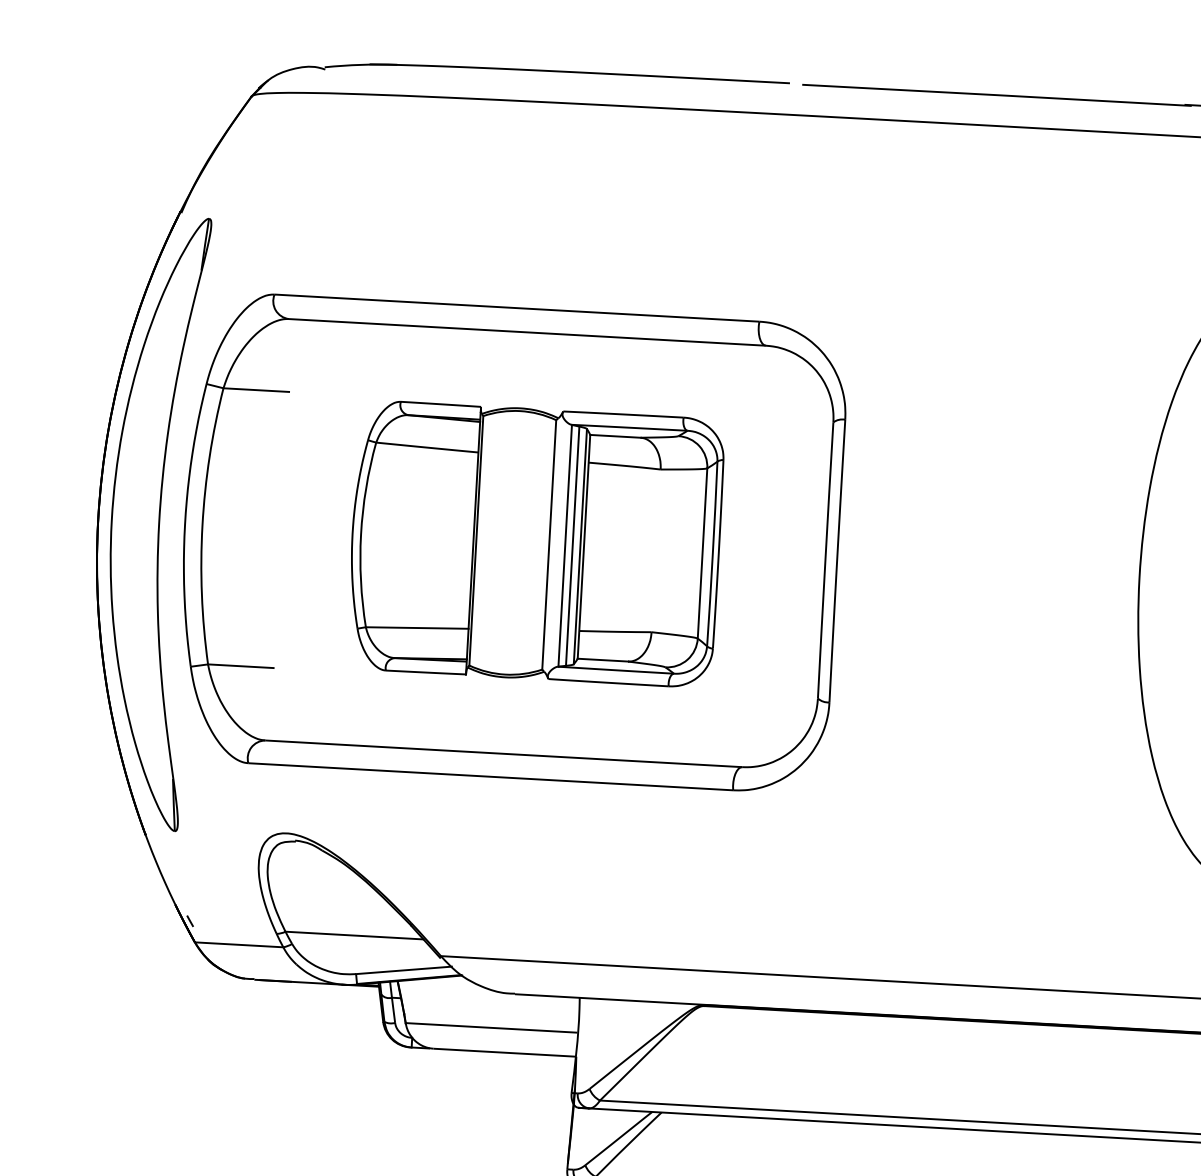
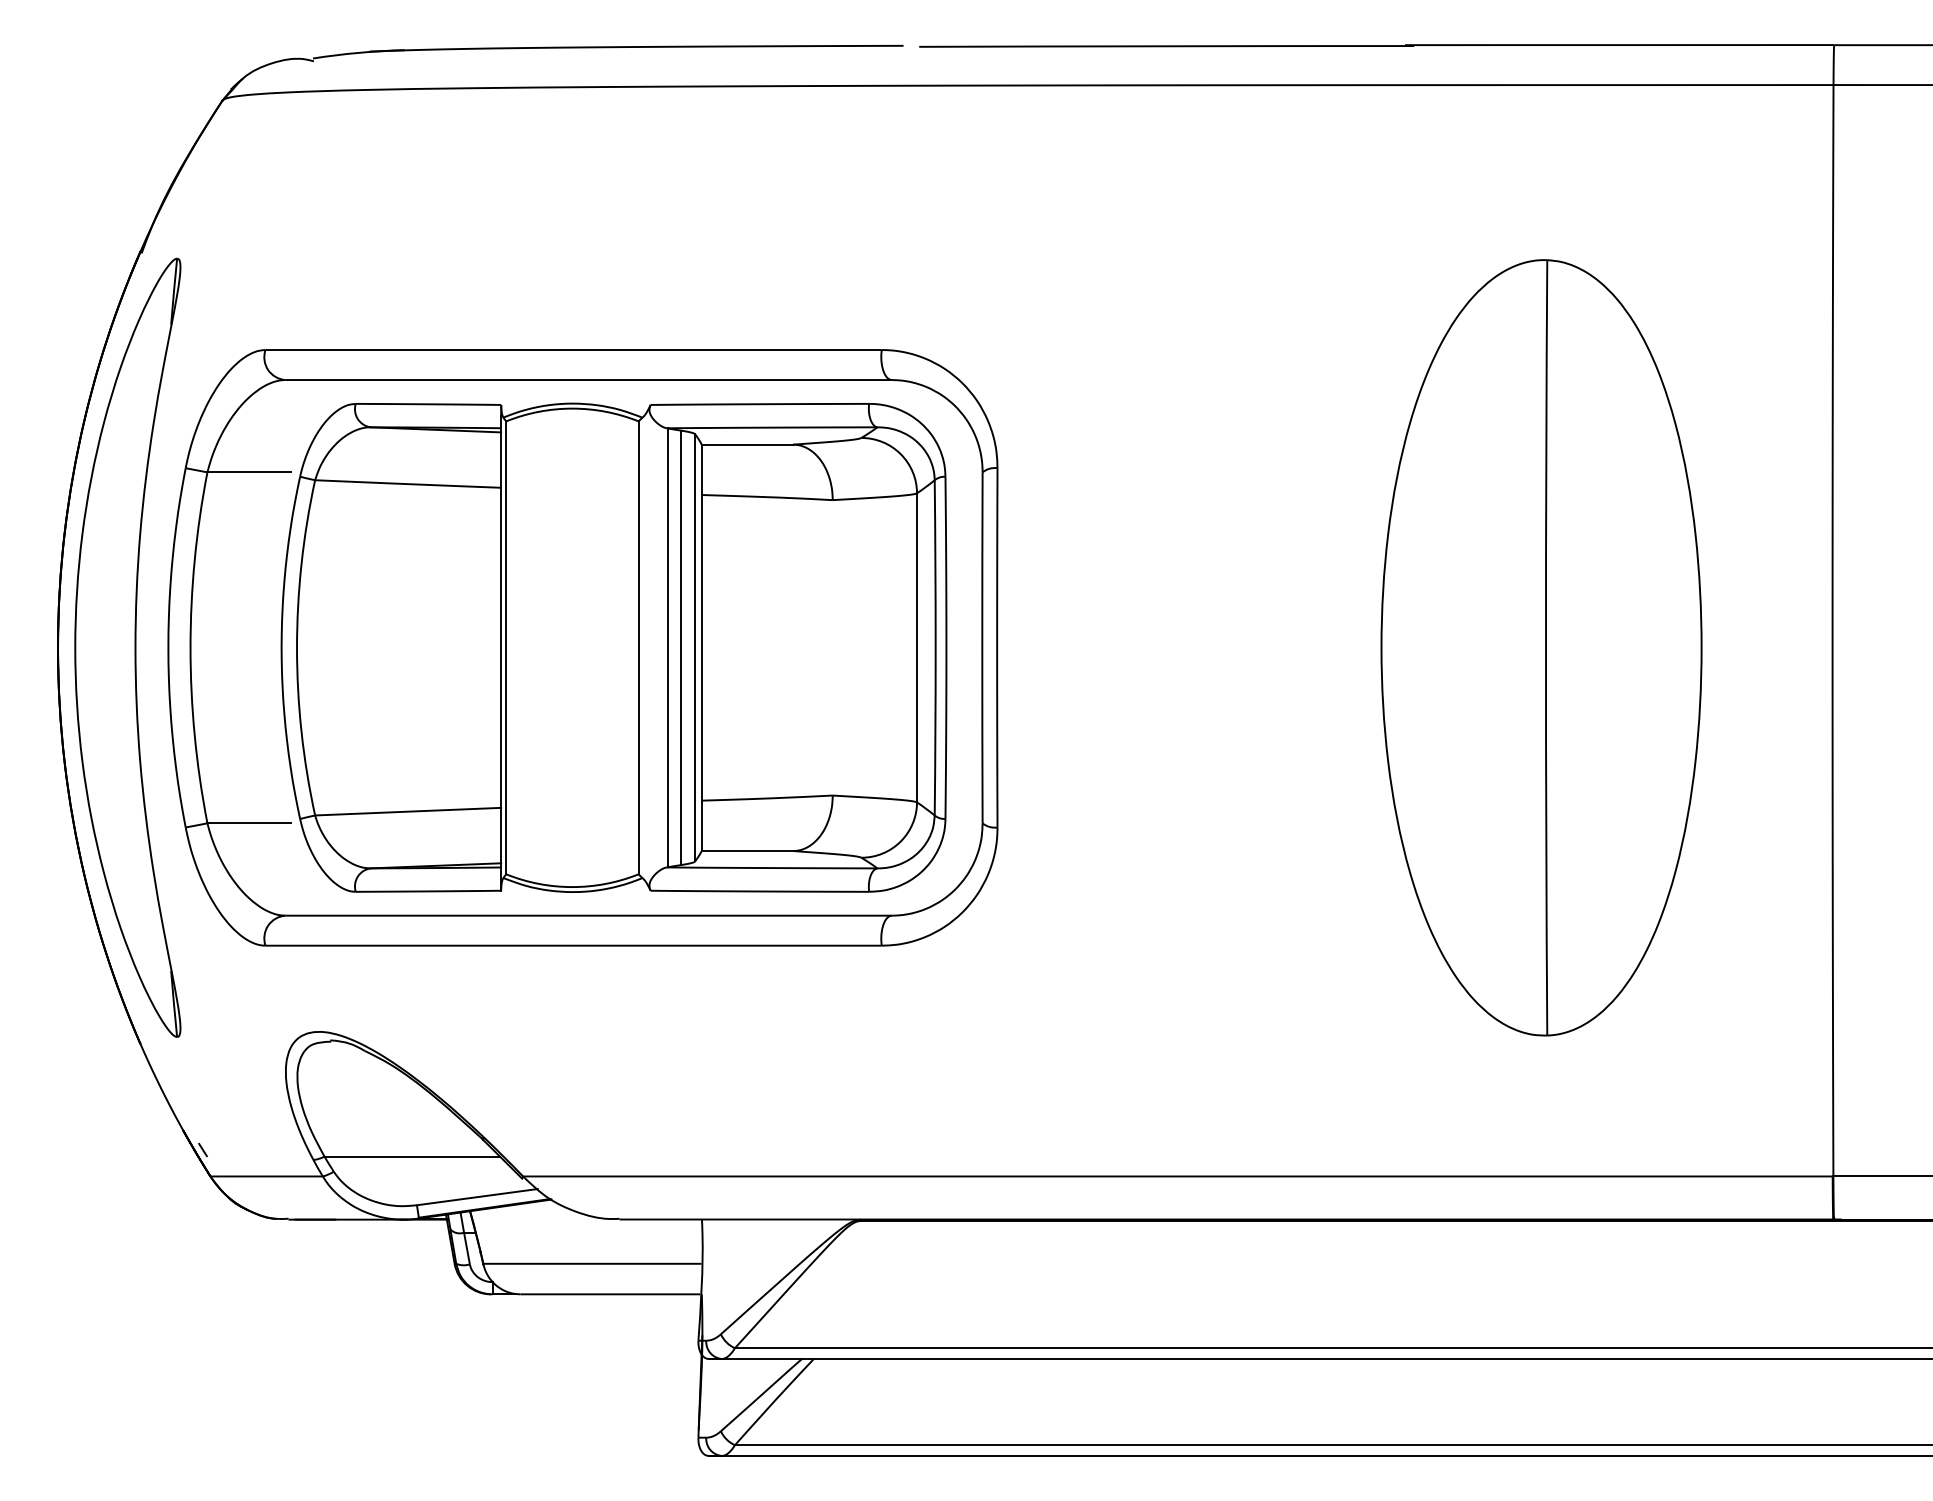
part: (535, 543) -> (613, 647), size x1.43

